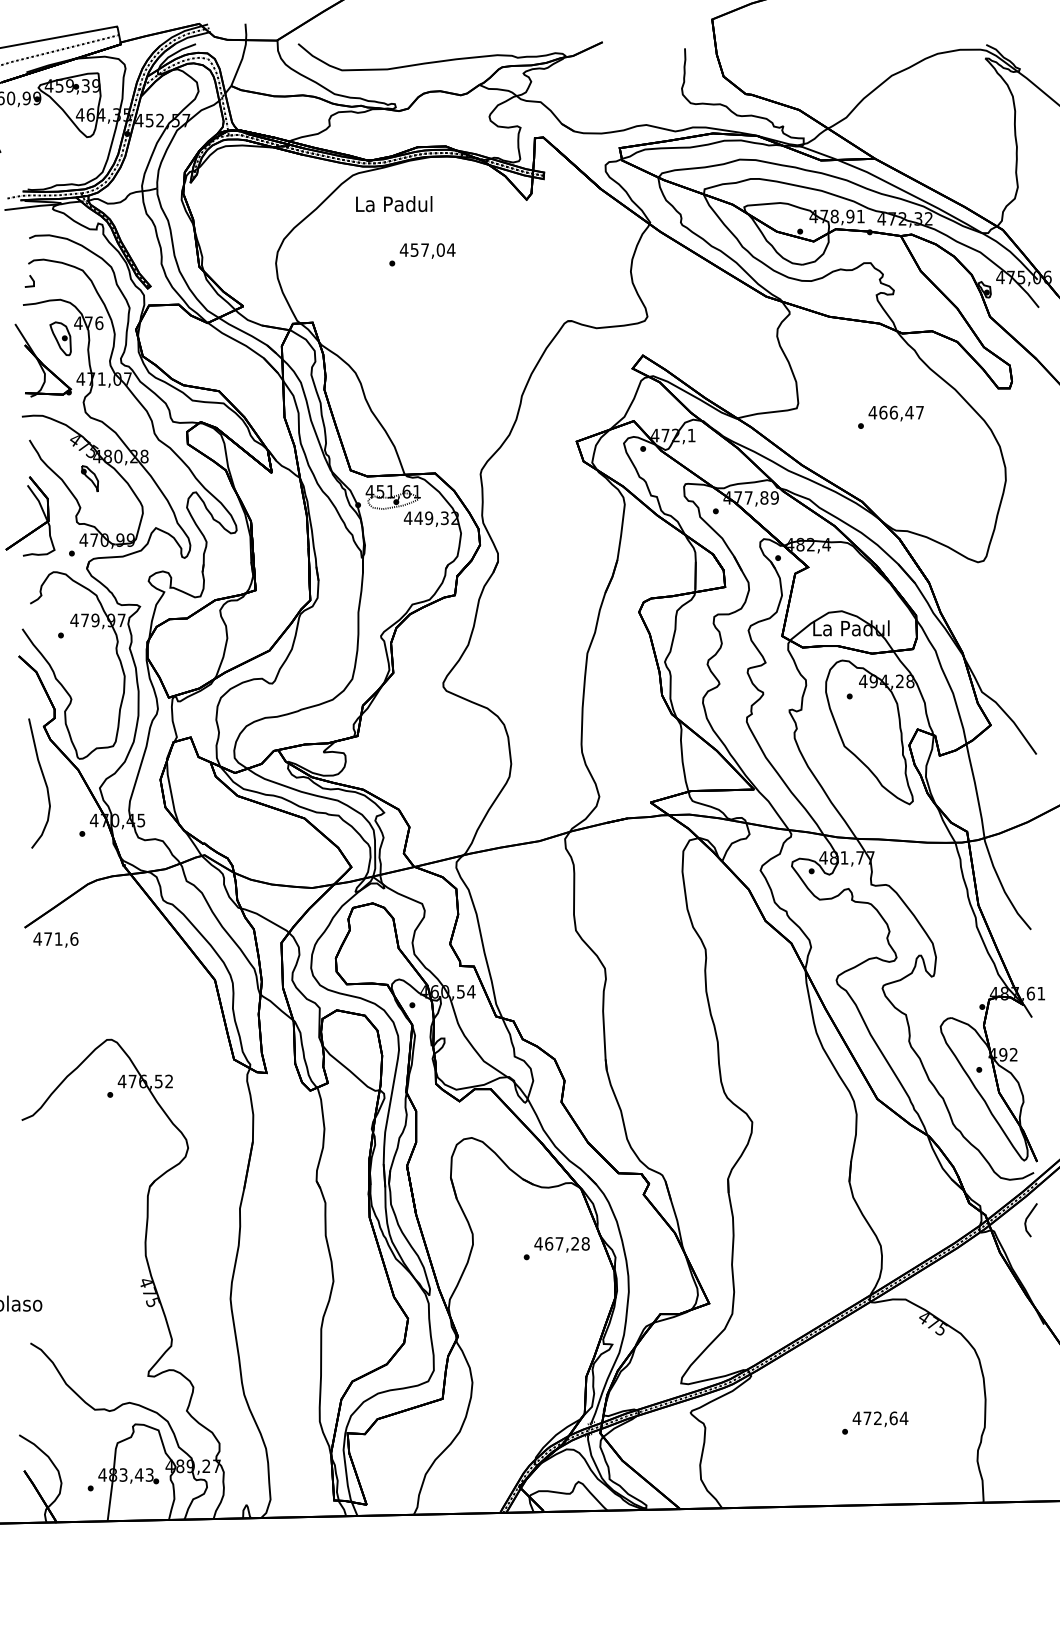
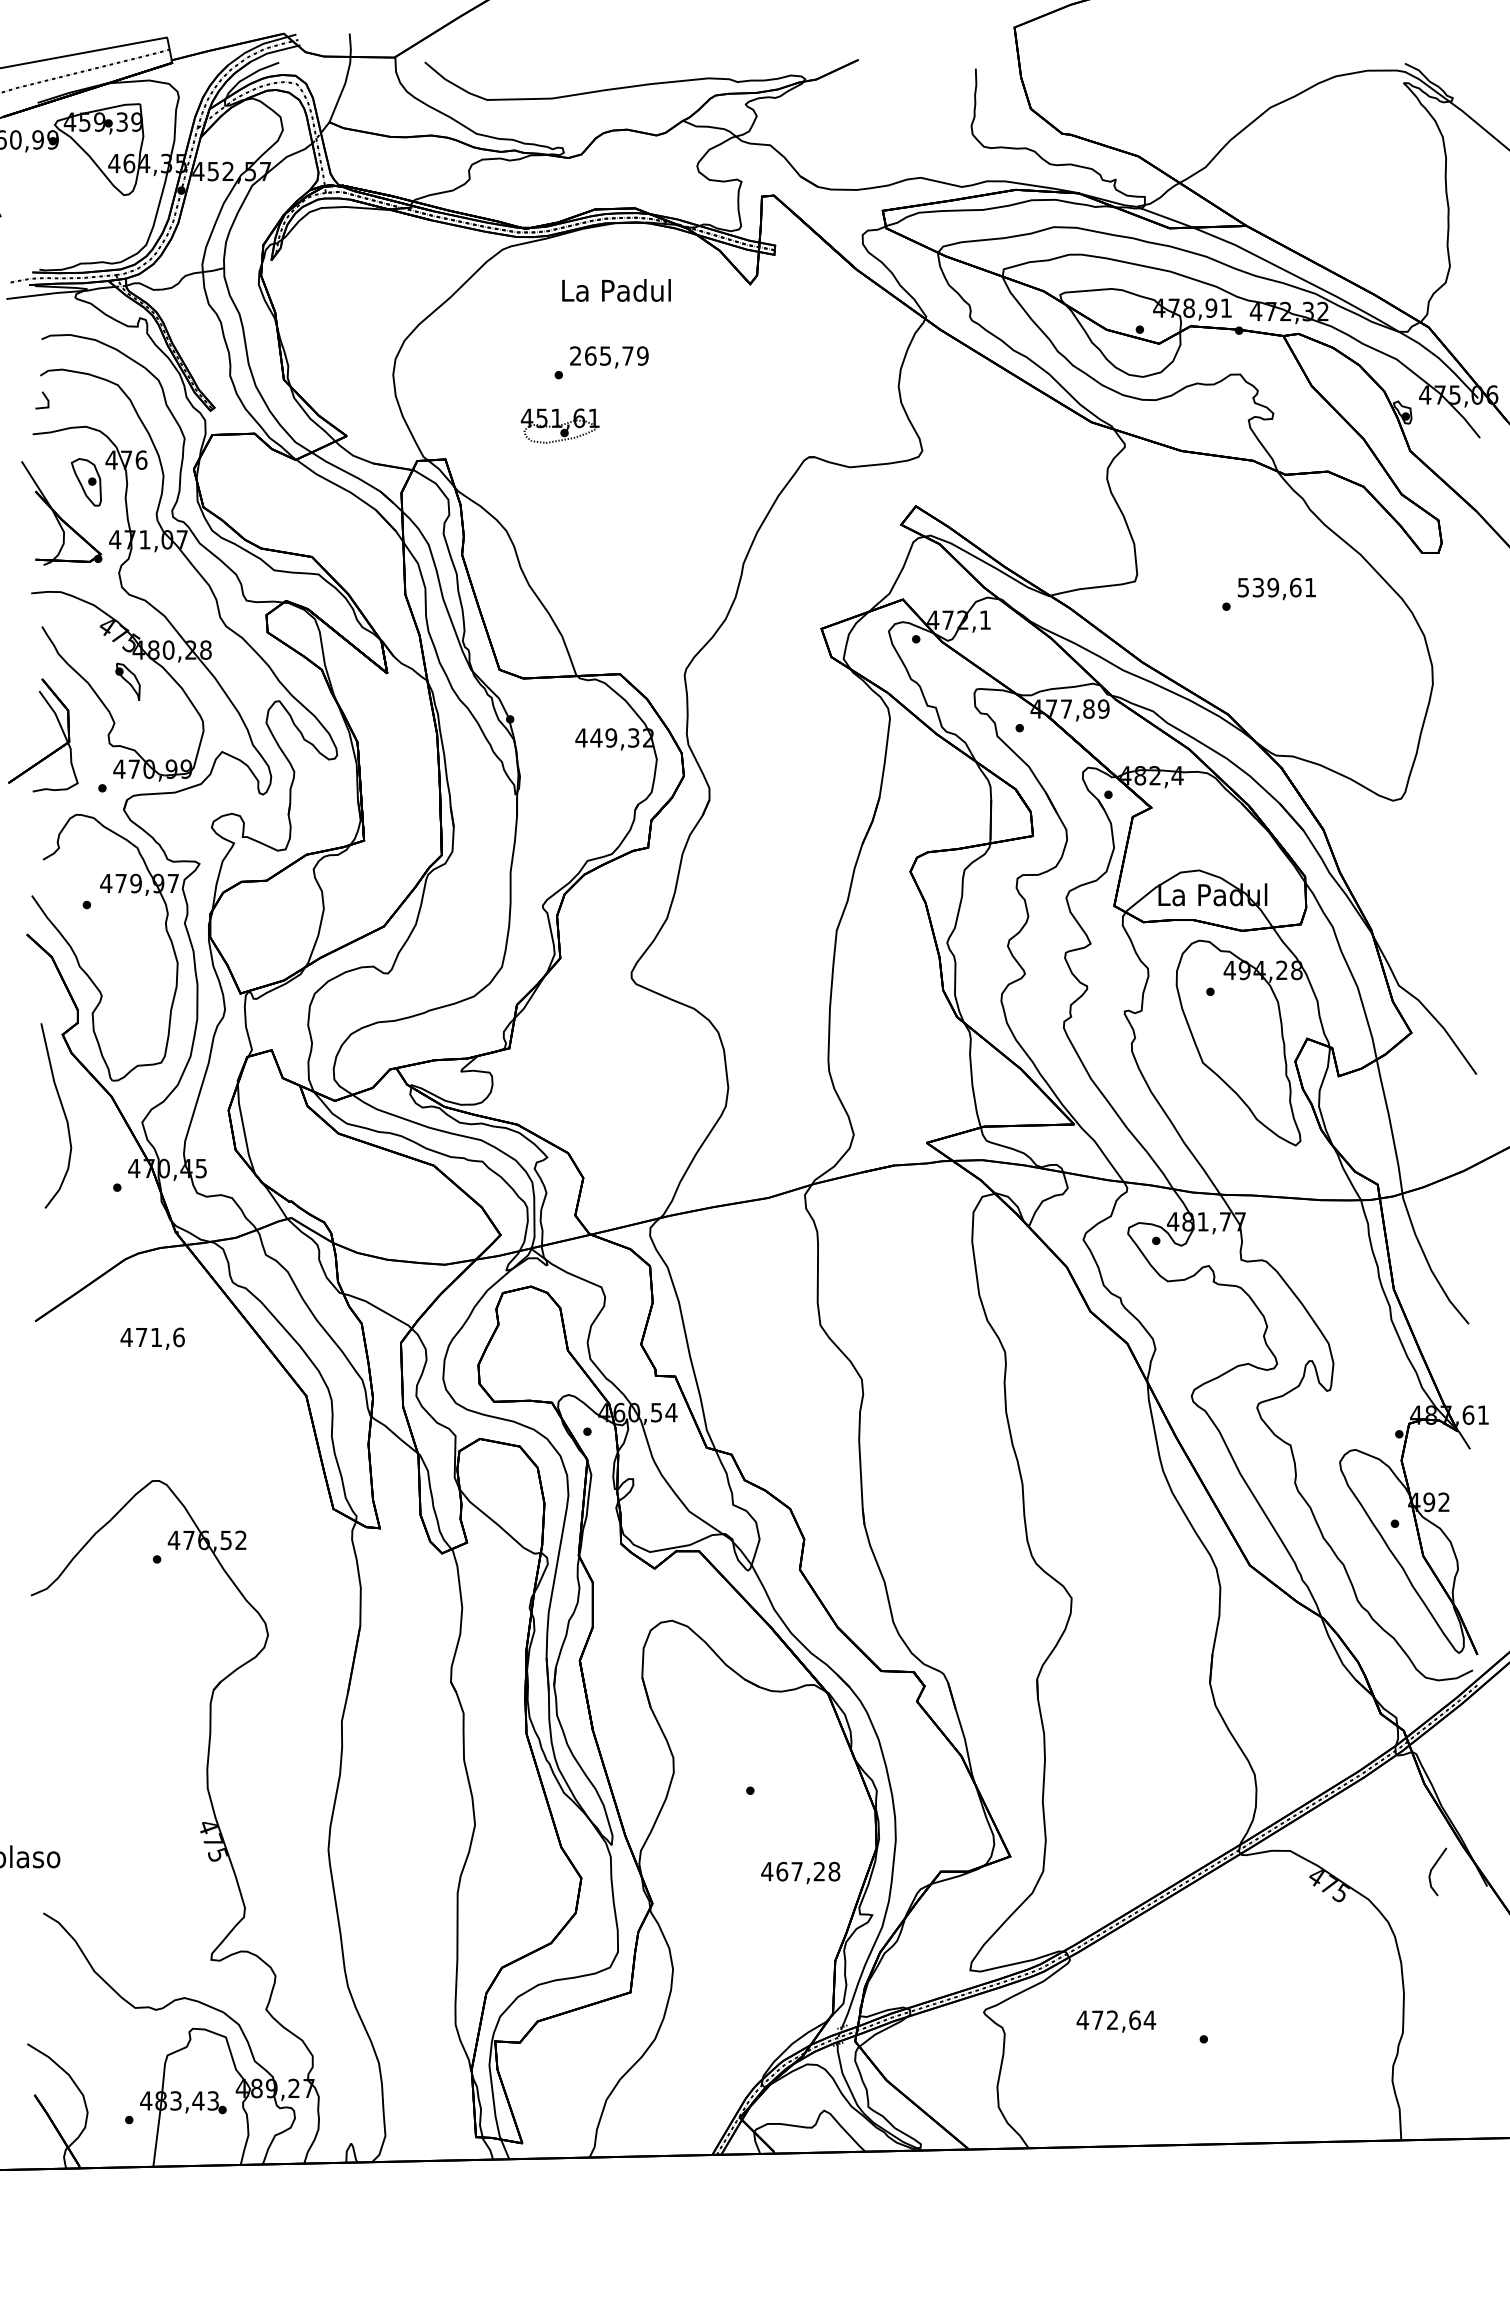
text: (394, 204) -> (616, 290), moved
text: (427, 249) -> (609, 355), 457,04 -> 265,79
text: (896, 412) -> (1276, 587), 466,47 -> 539,61
part: (393, 496) -> (560, 425), moved
text: (55, 939) -> (152, 1338), moved
line: (1028, 1217) -> (1434, 1867), moved
text: (561, 1244) -> (800, 1872), moved
text: (880, 1419) -> (1116, 2021), moved

